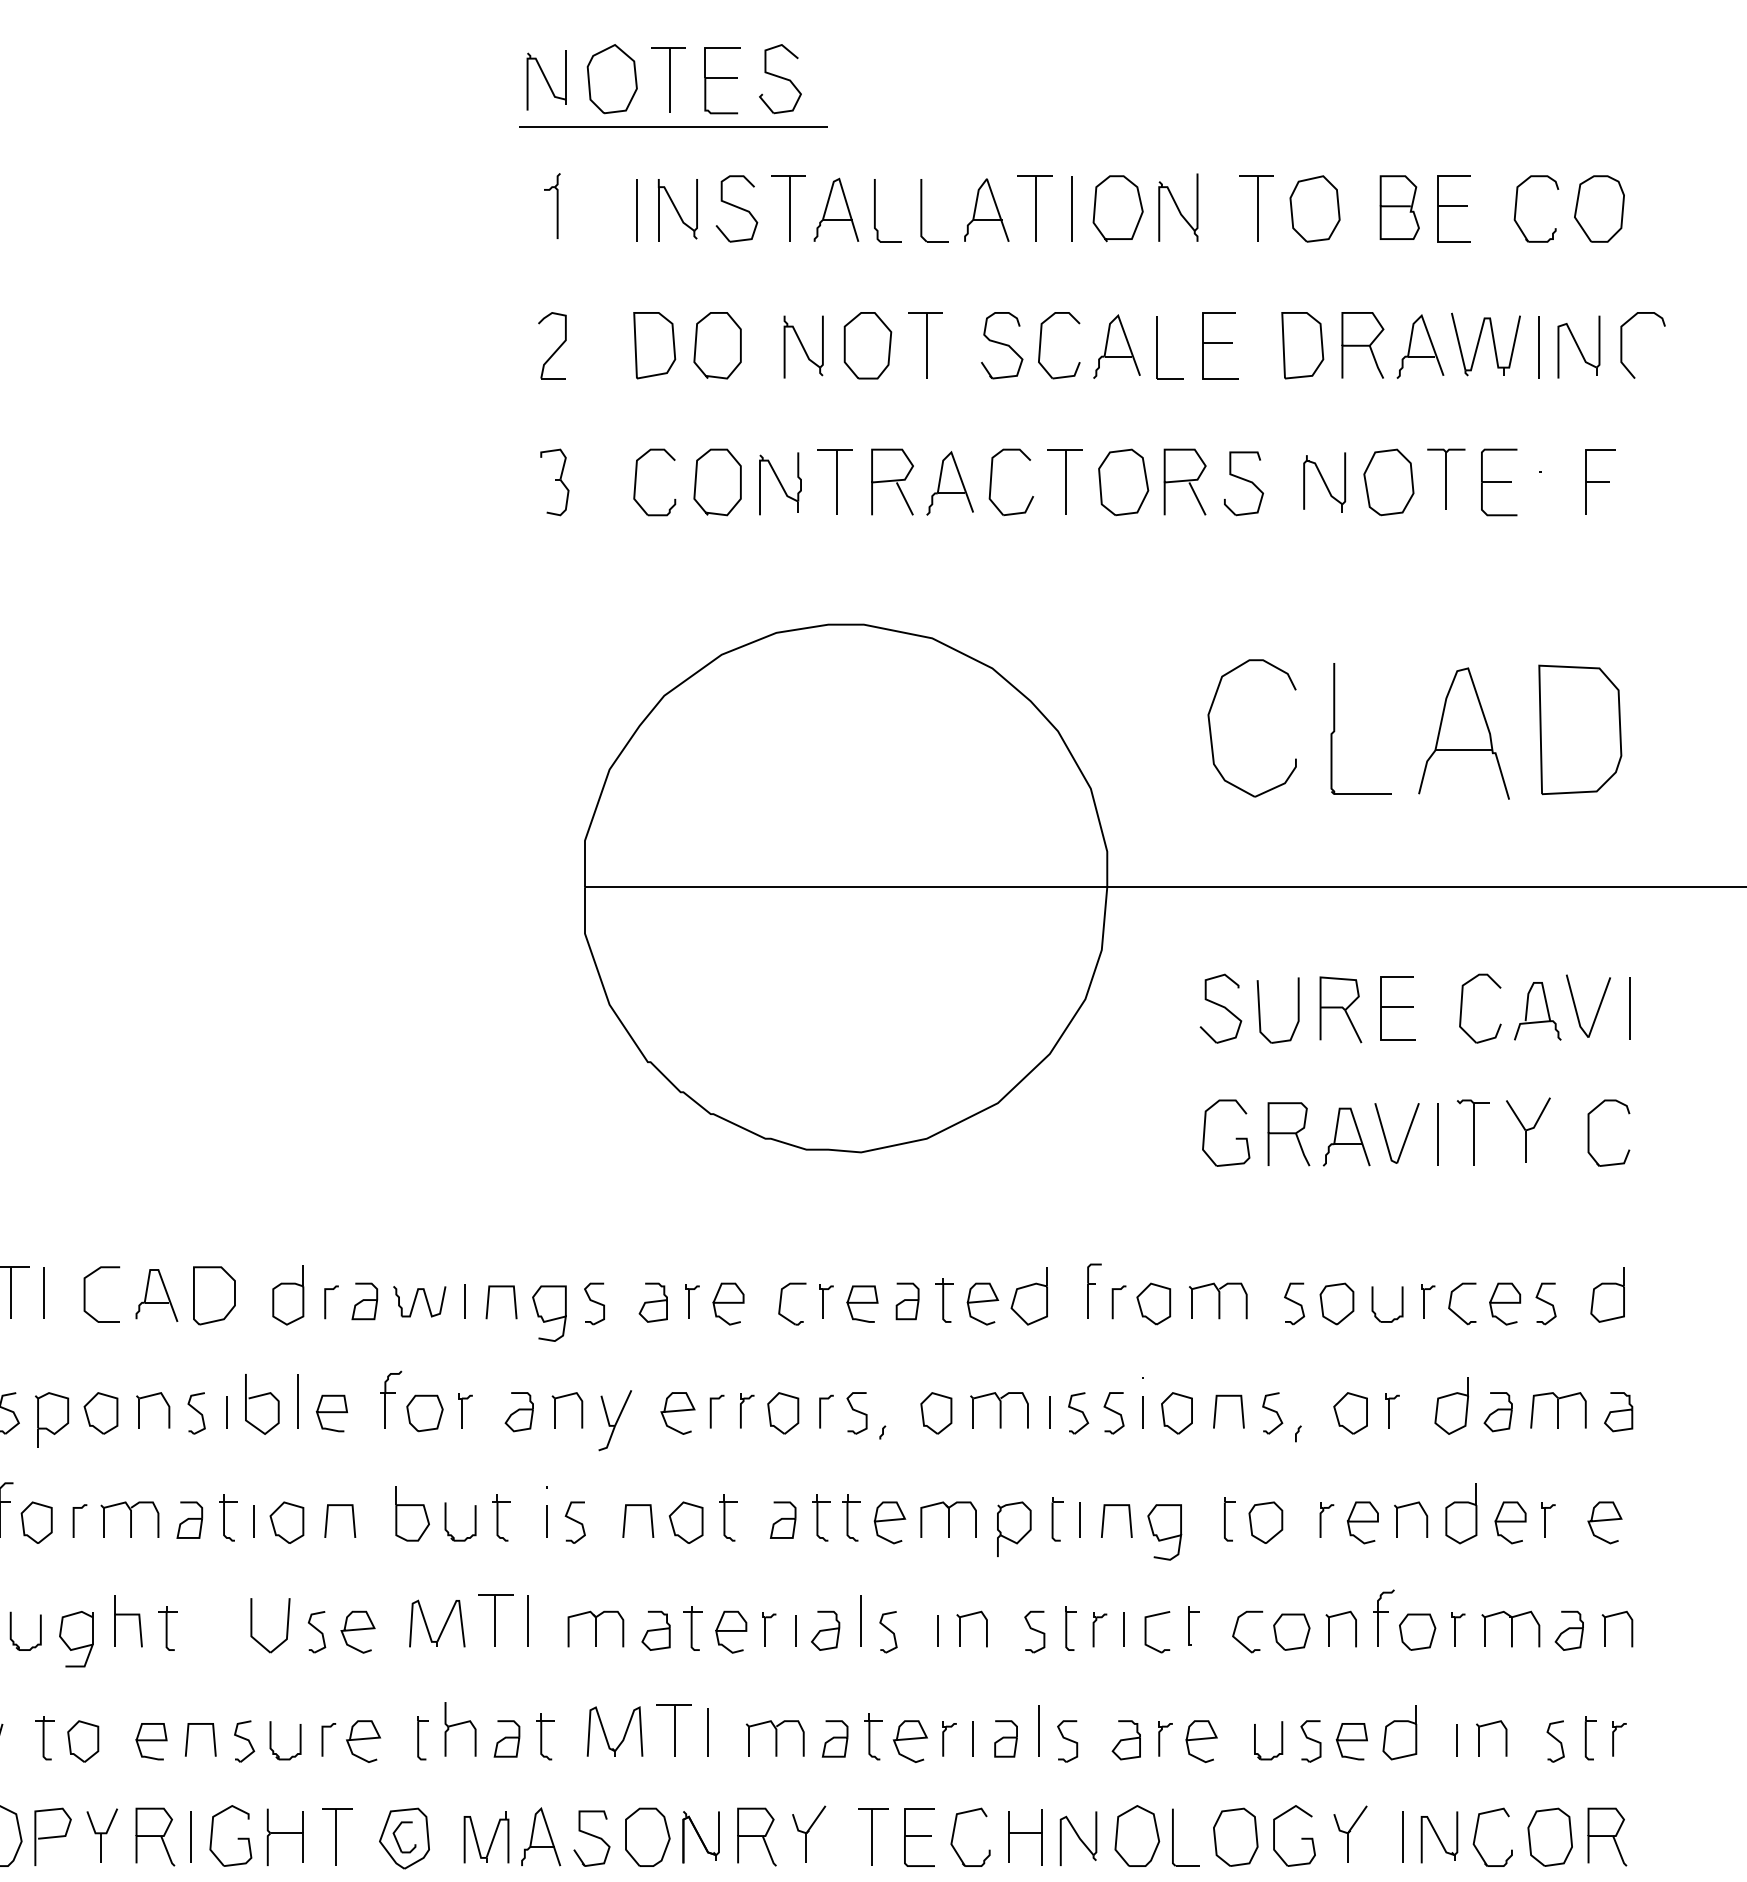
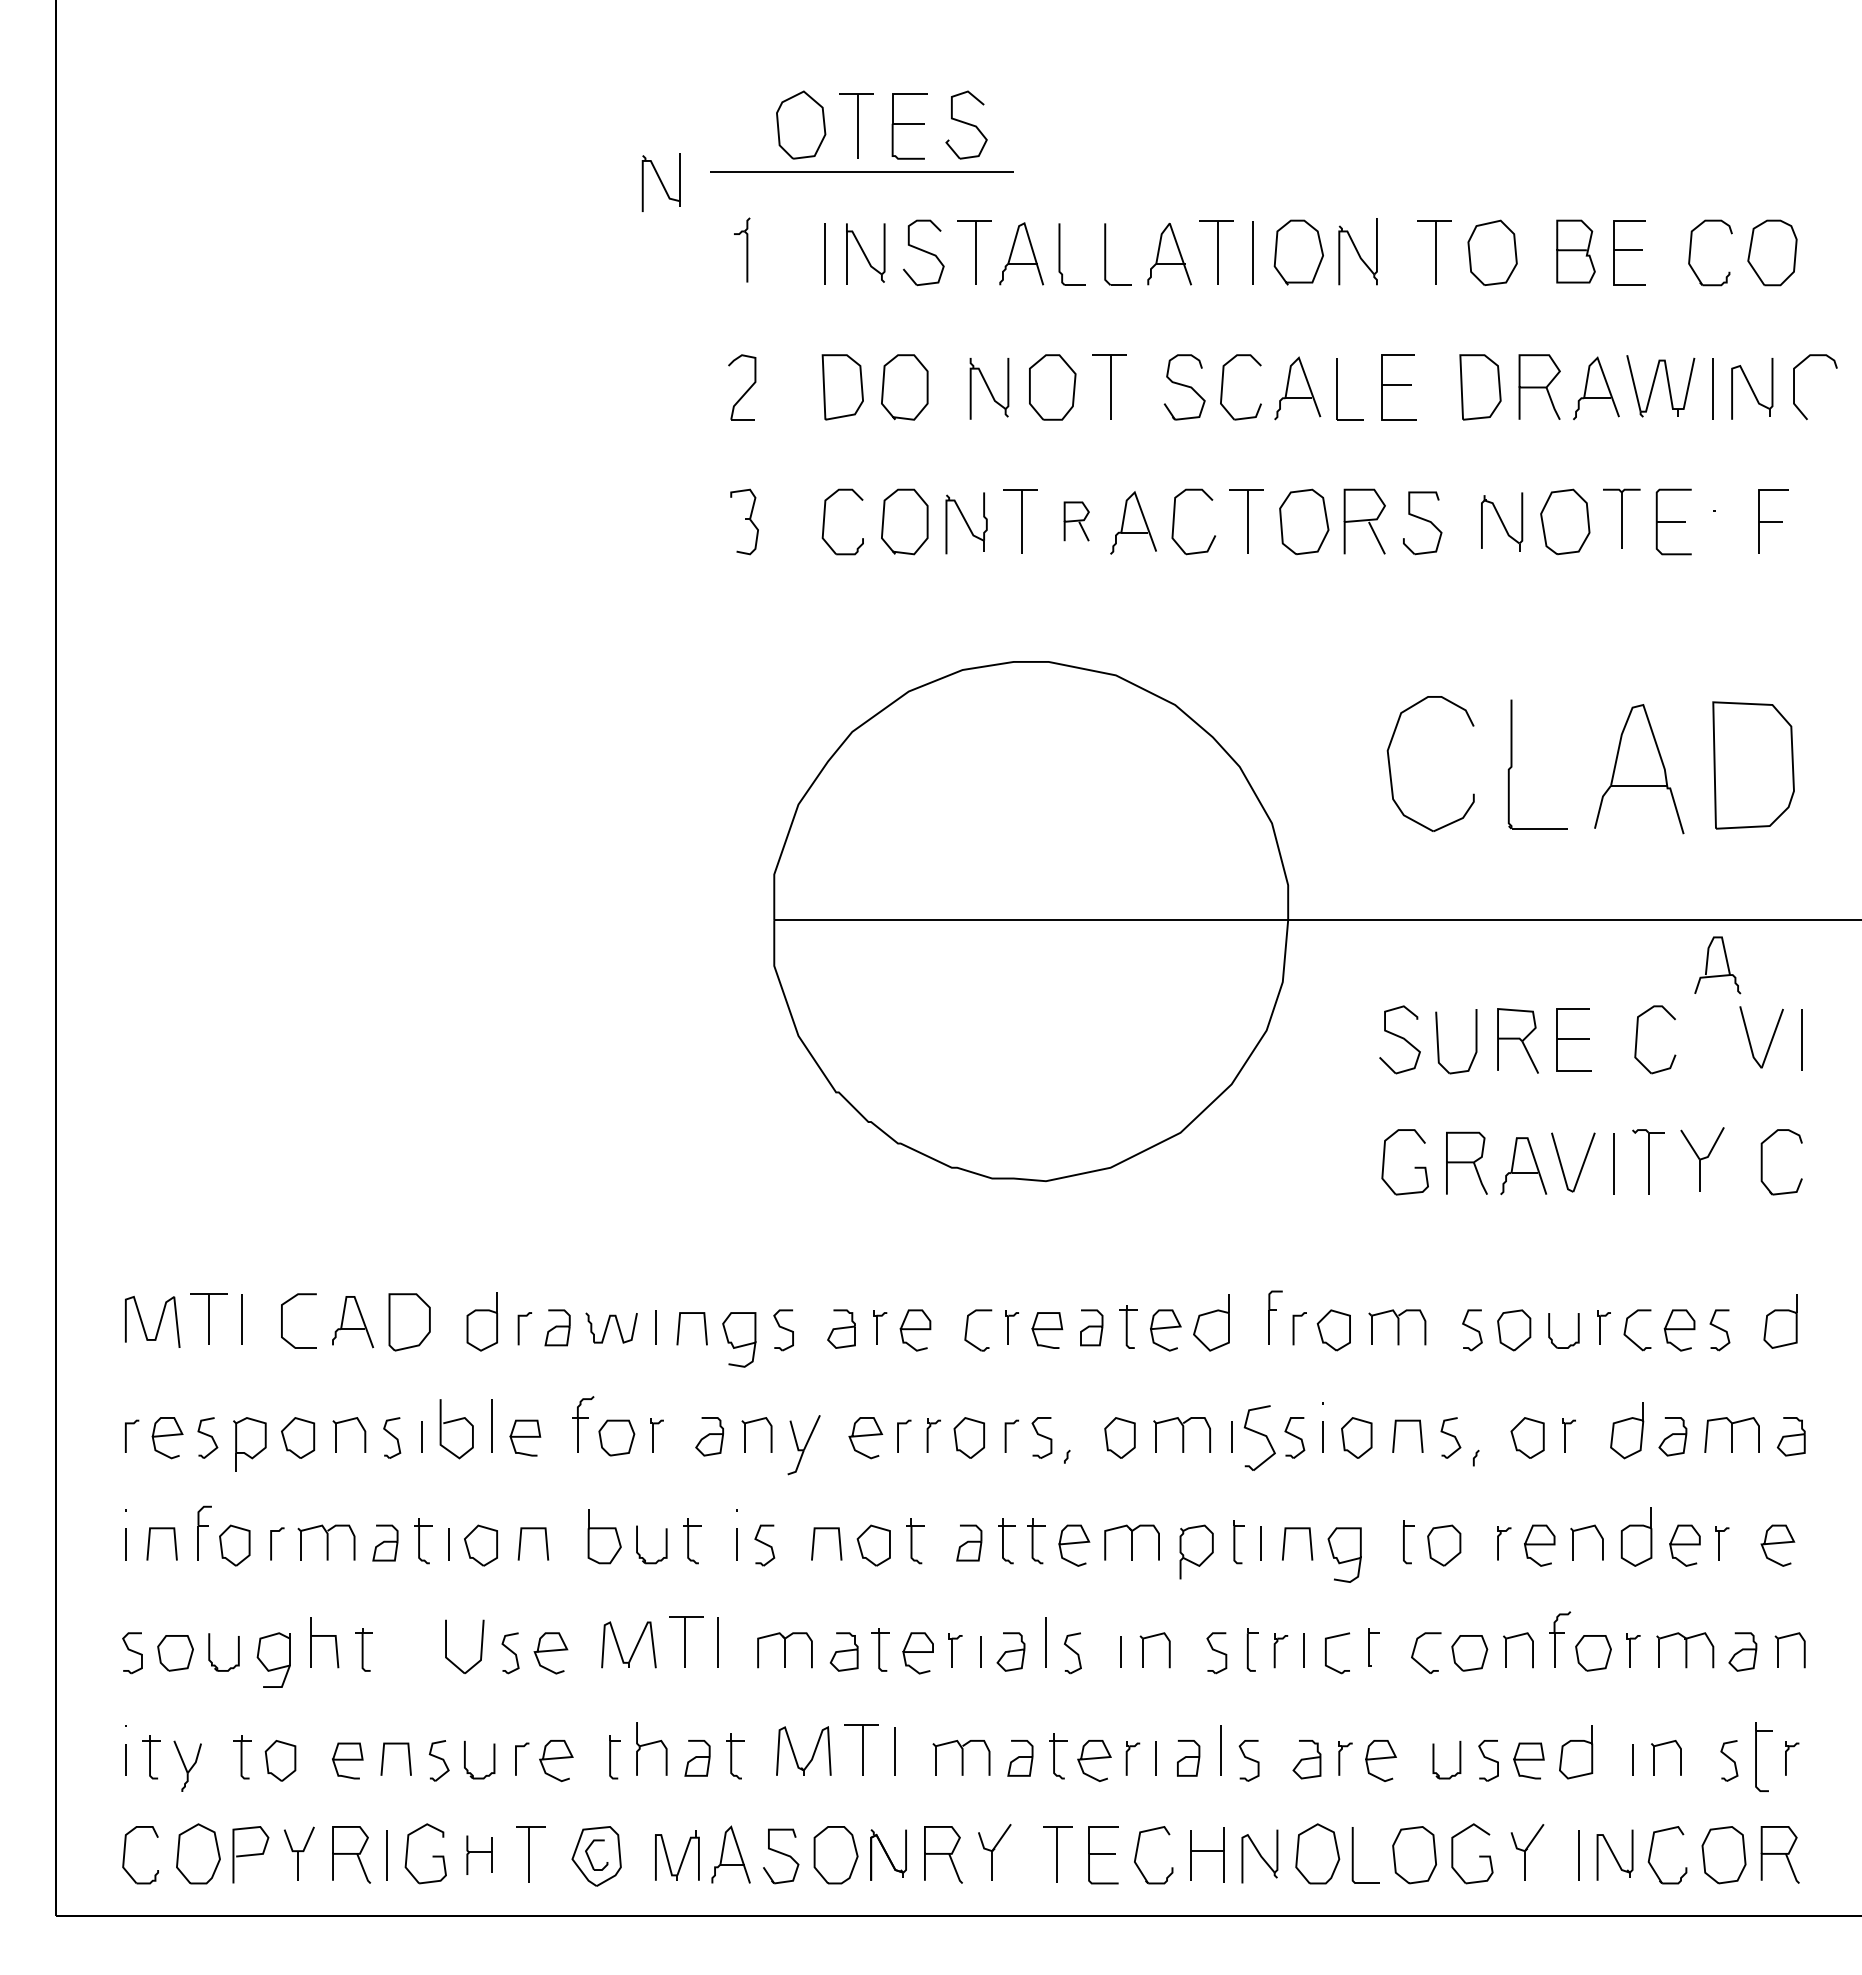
part: (545, 80) -> (660, 182), moved
part: (892, 481) -> (1076, 521), size x0.6
part: (1546, 1010) -> (1726, 964), moved
part: (1078, 1412) -> (1259, 1437), size x1.6
part: (1590, 1738) -> (1763, 1757), size x1.6
part: (285, 1837) -> (479, 1855), size x0.7

